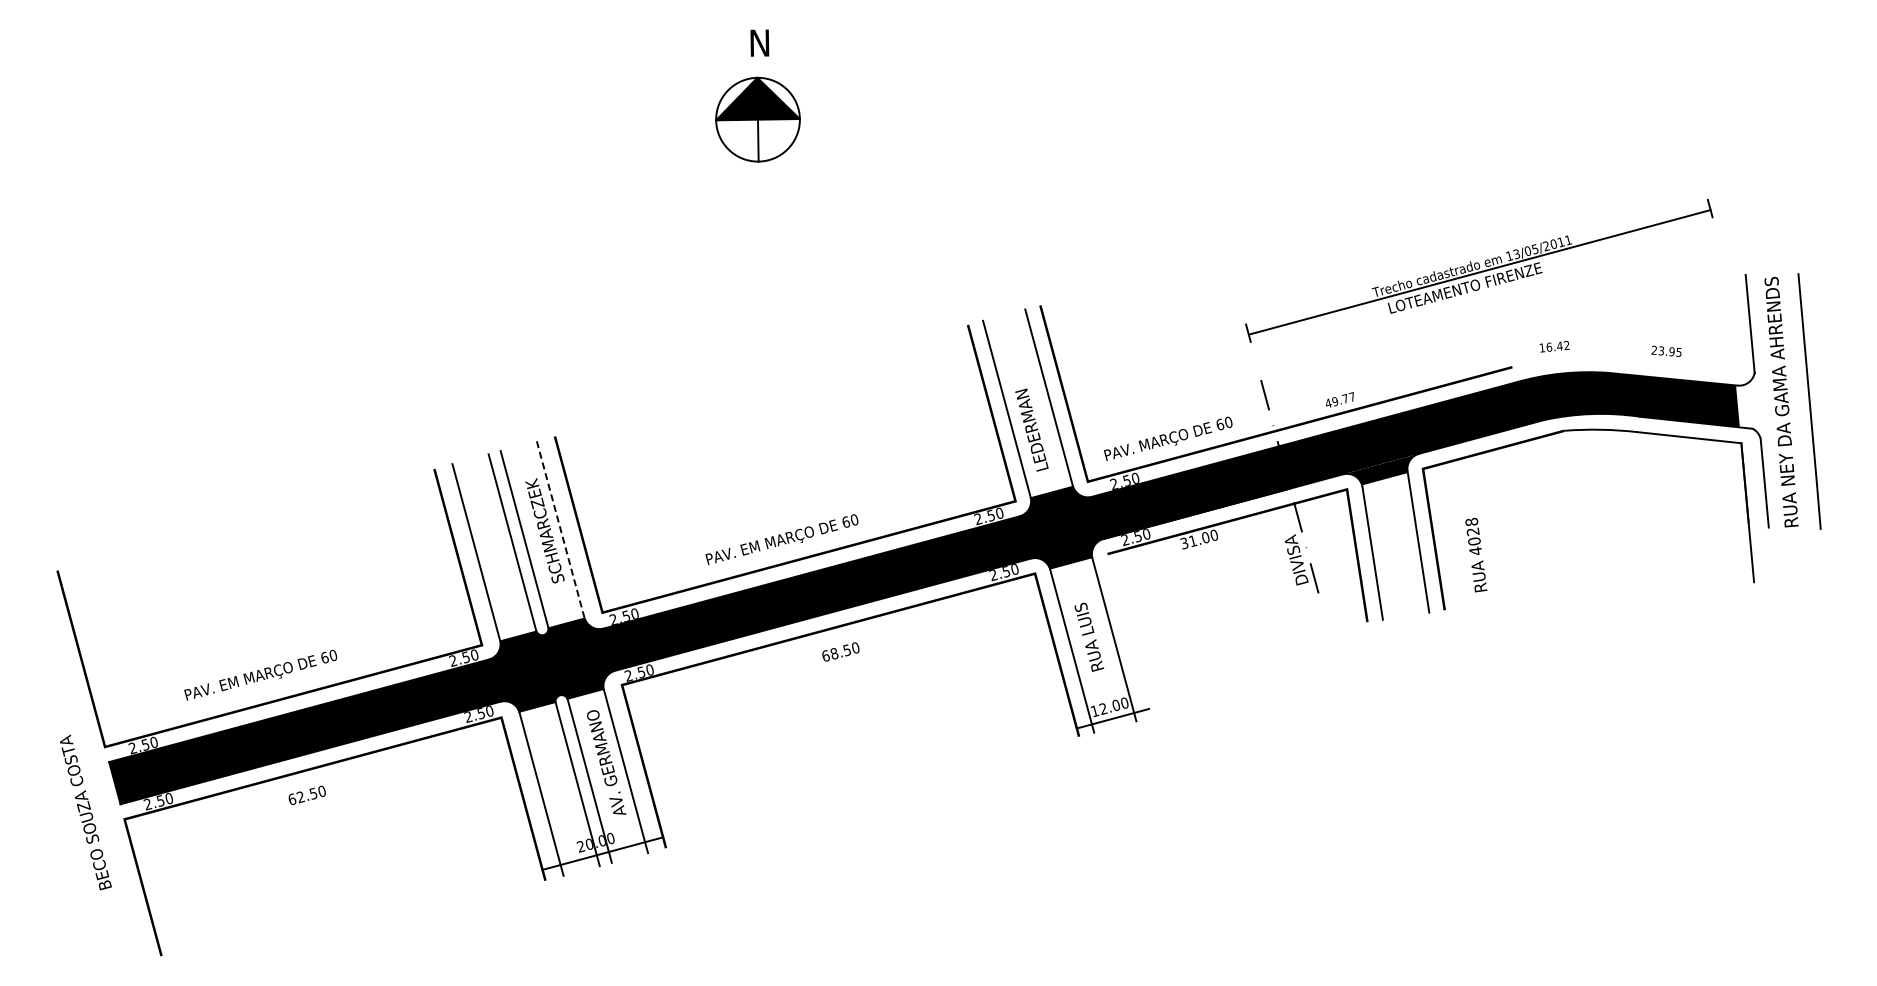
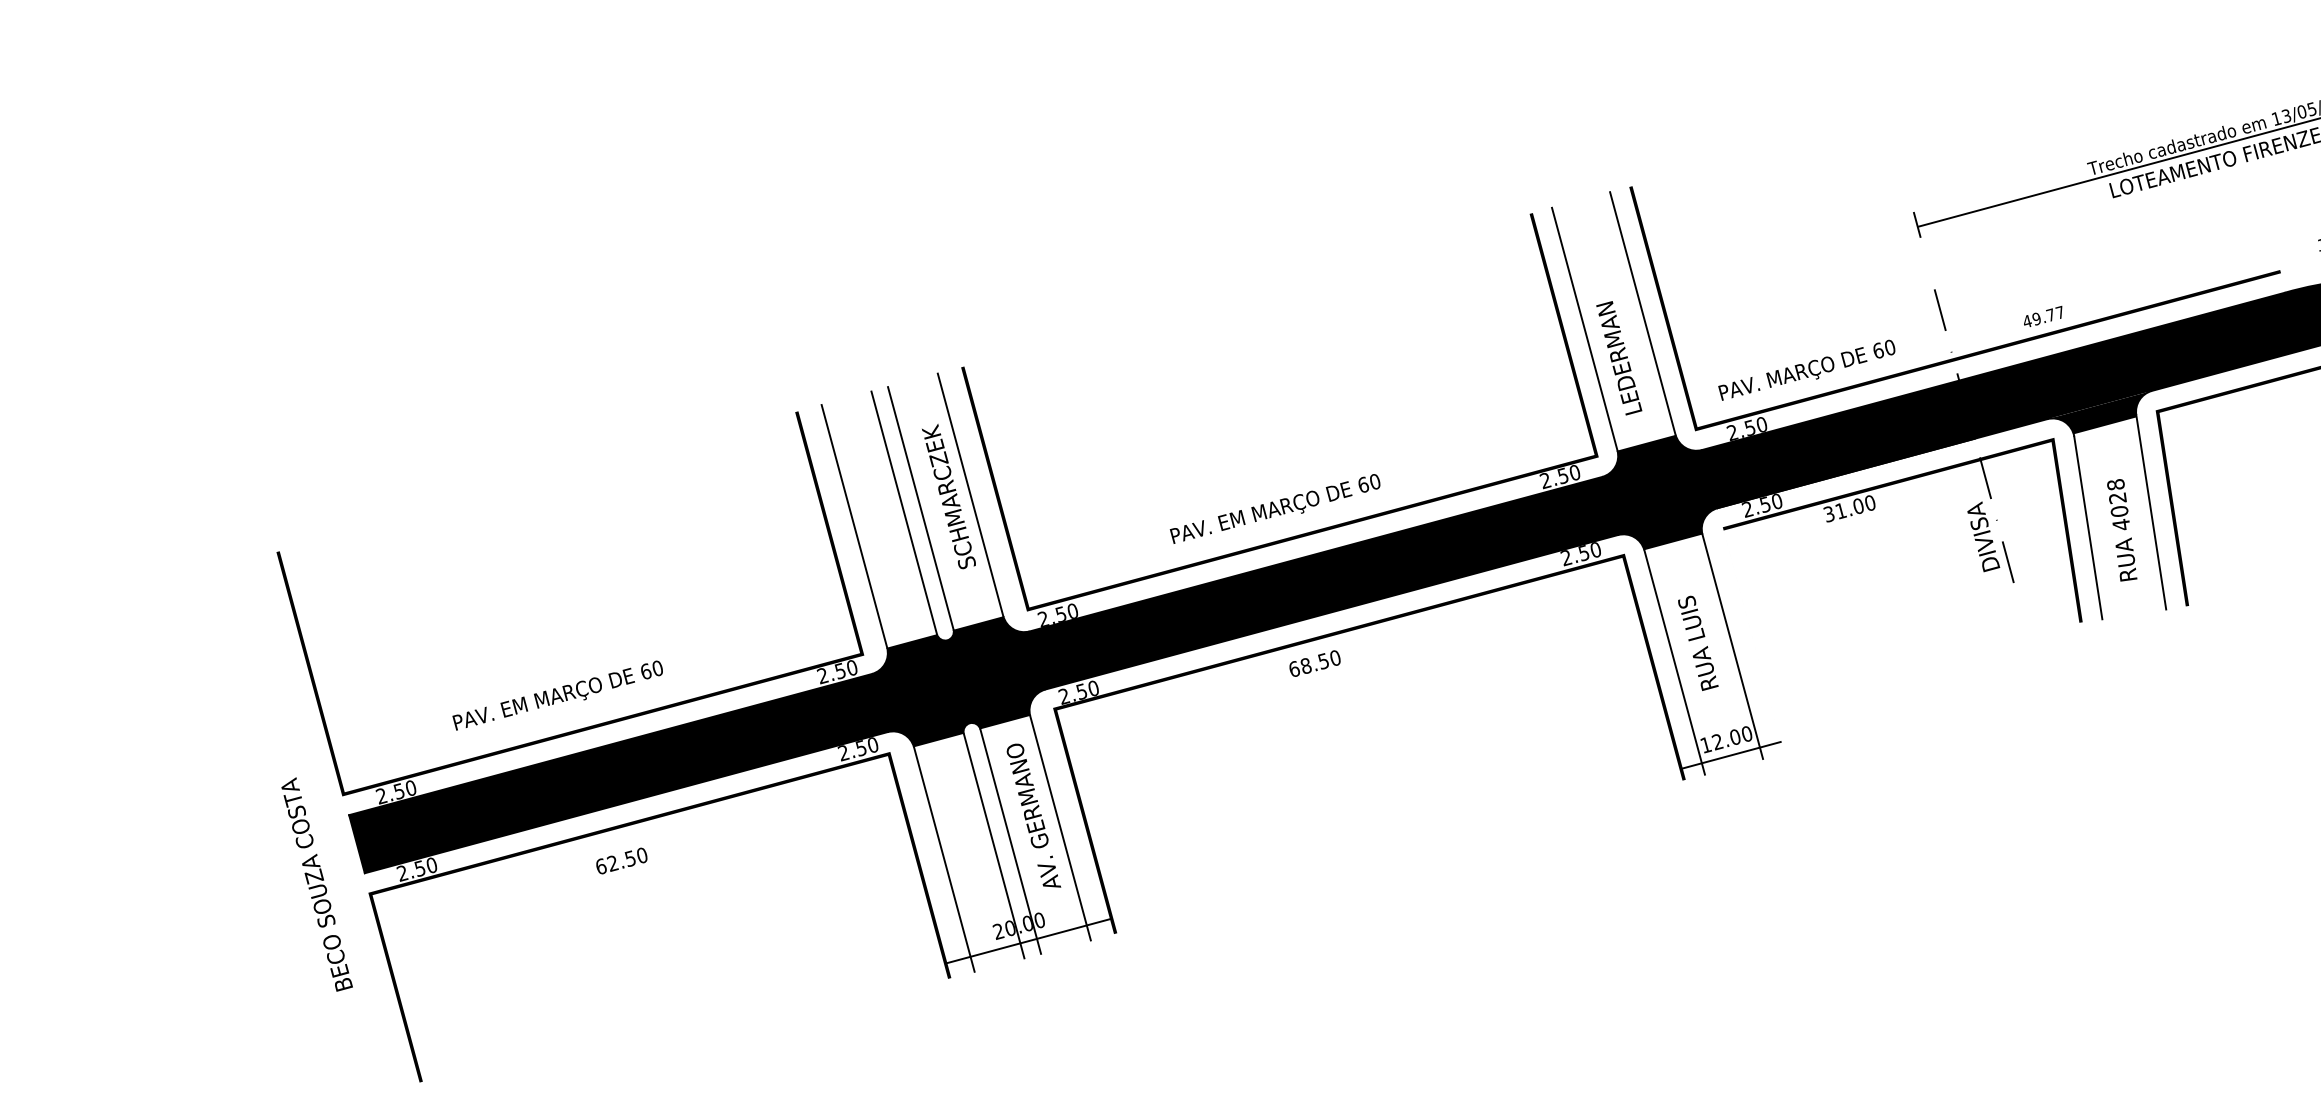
line: (560, 529) -> (970, 495), dashed -> solid
text: (1476, 554) -> (2122, 529), moved
text: (840, 651) -> (1314, 662), moved

